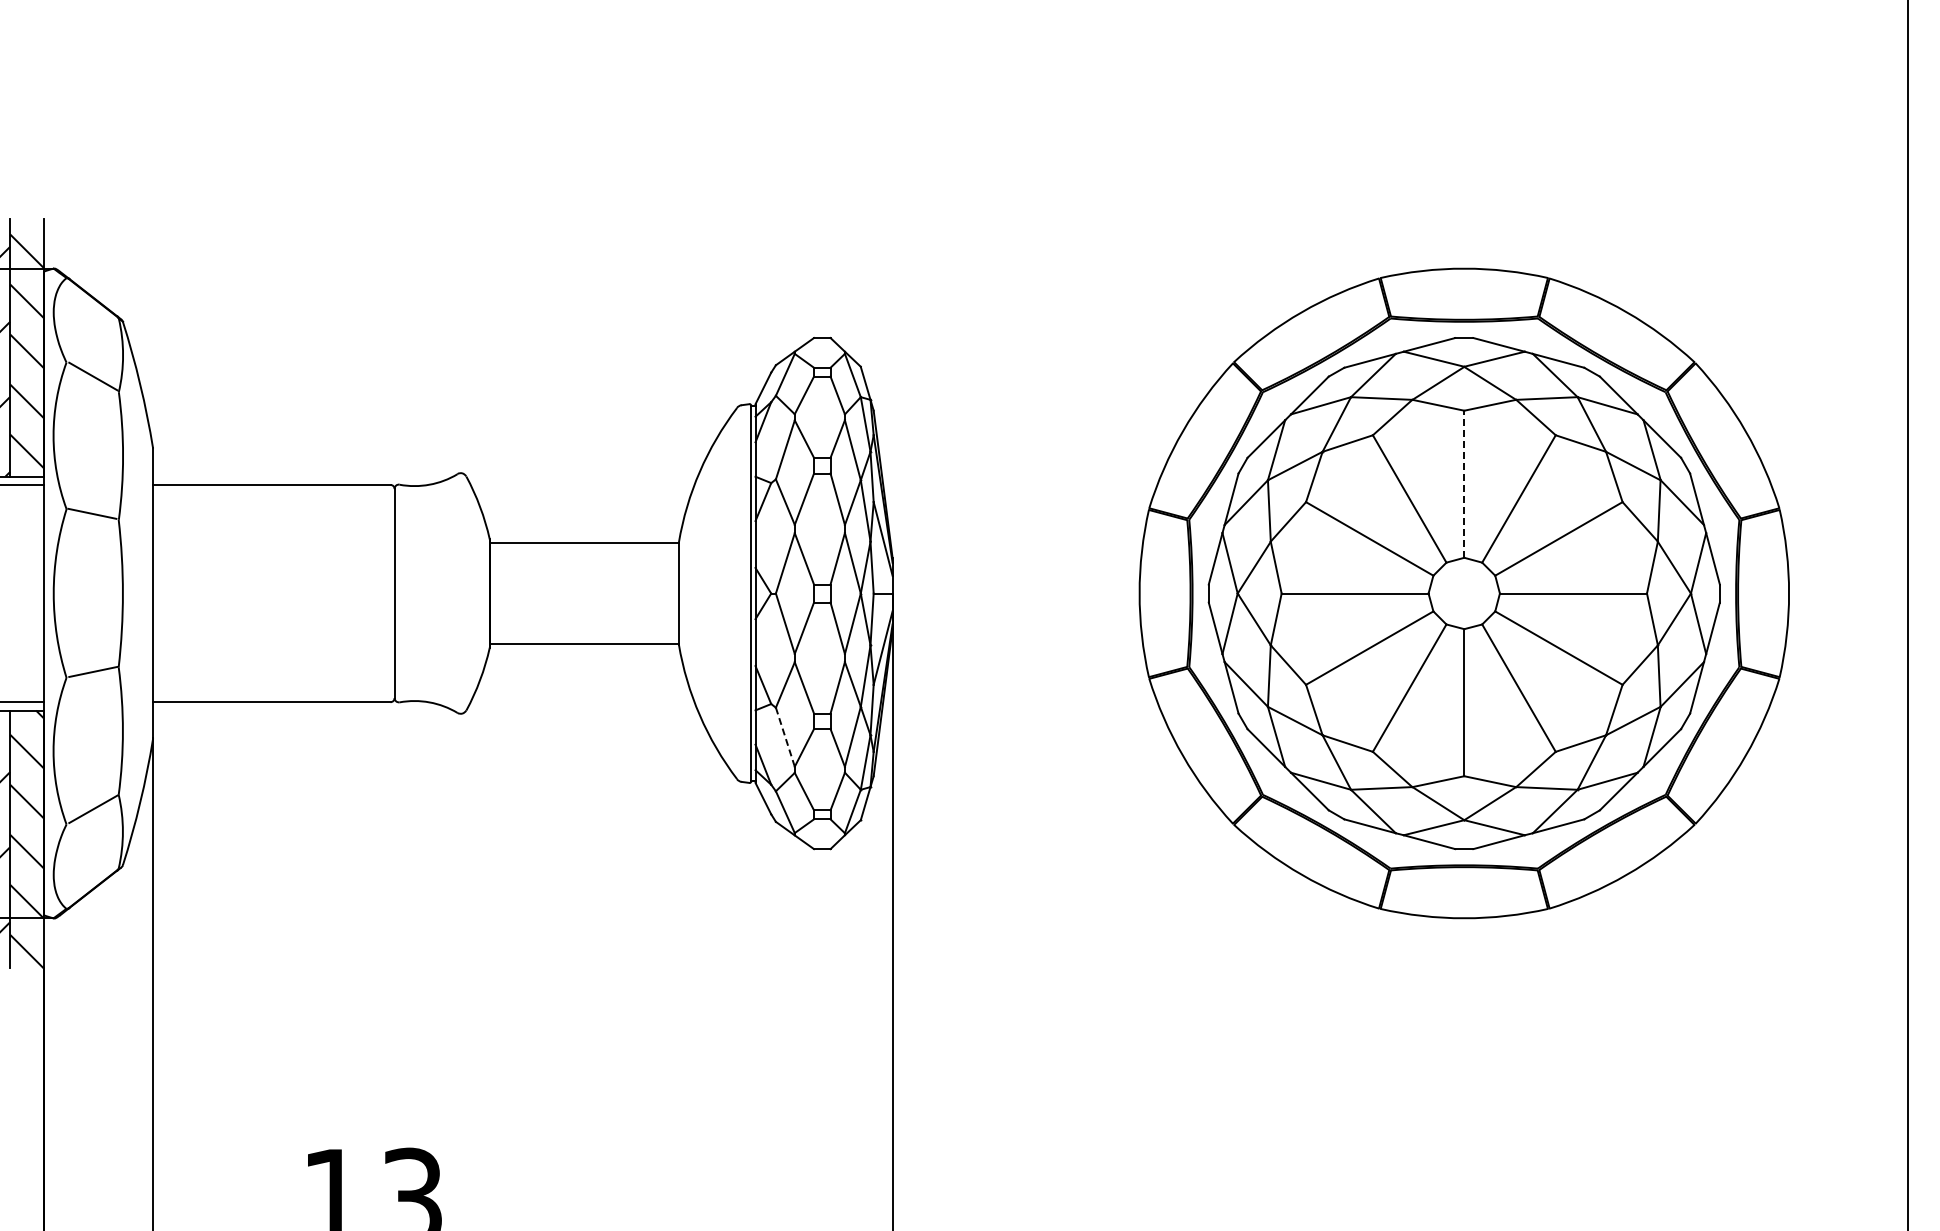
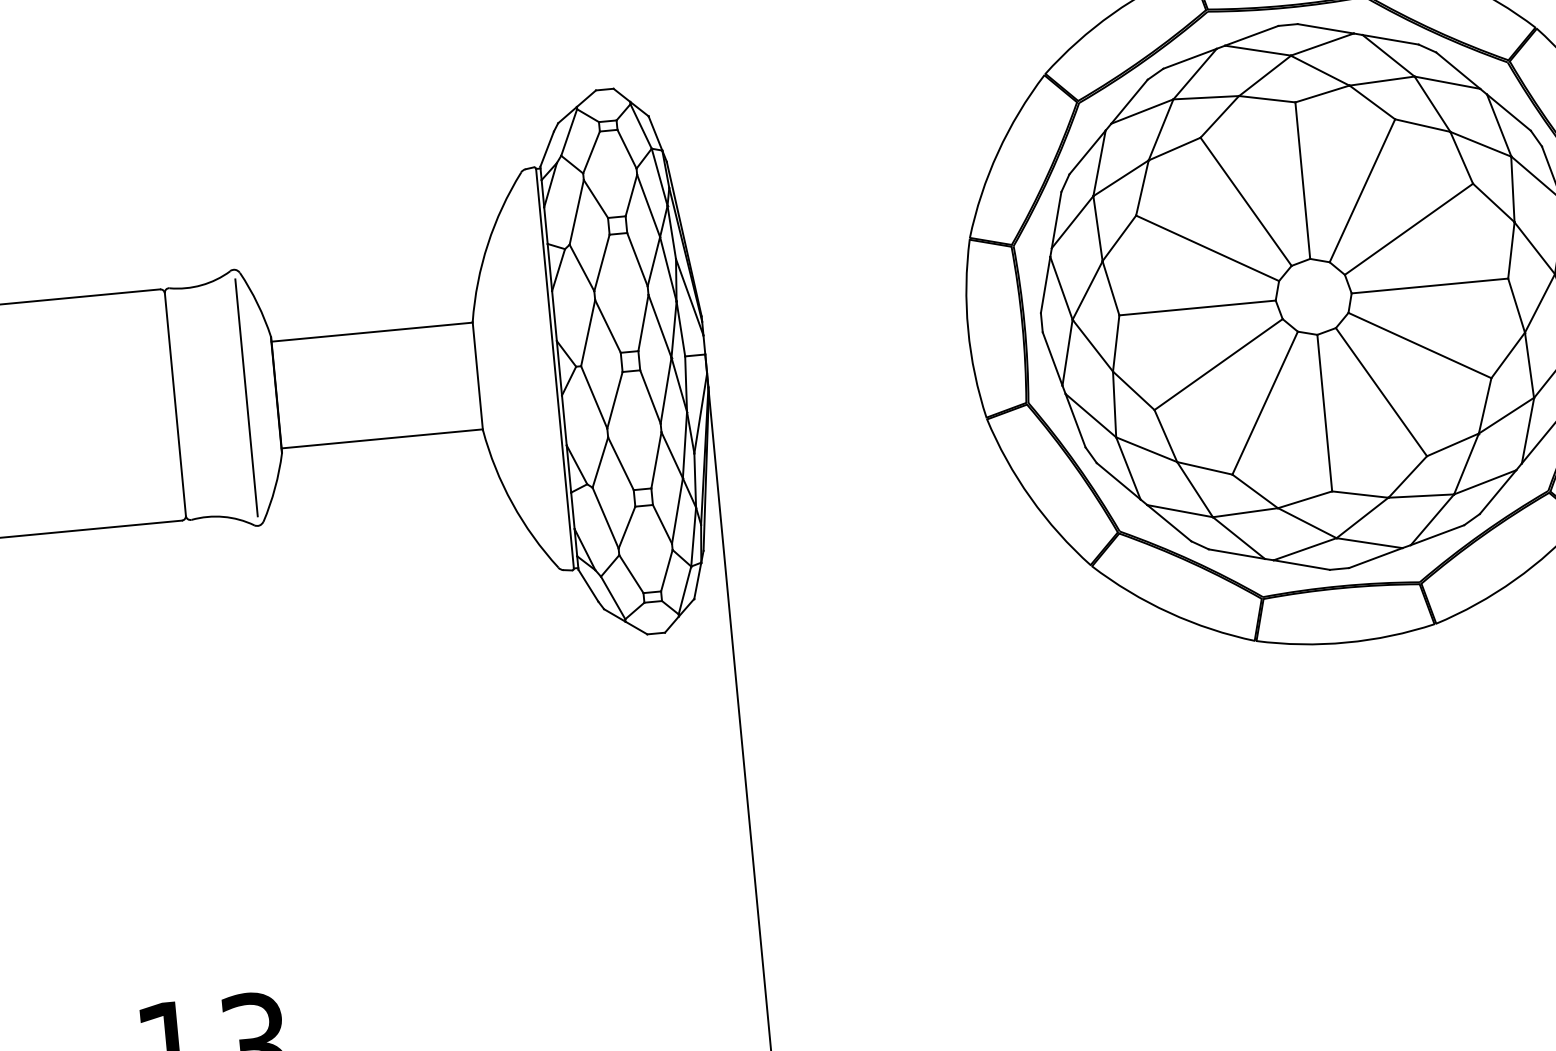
line: (1464, 484) -> (1302, 180), dashed -> solid
line: (461, 593) -> (246, 397), added
line: (785, 737) -> (605, 518), dashed -> solid

